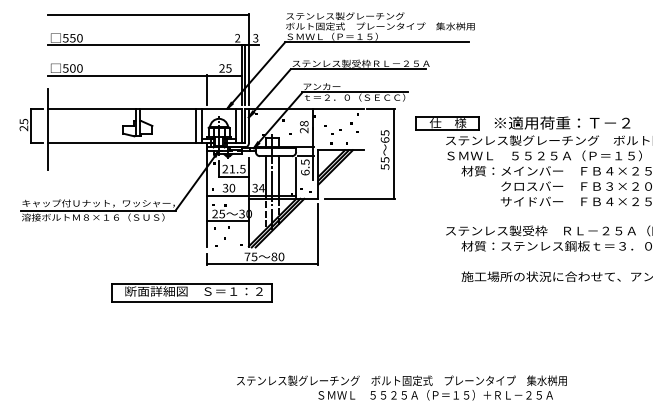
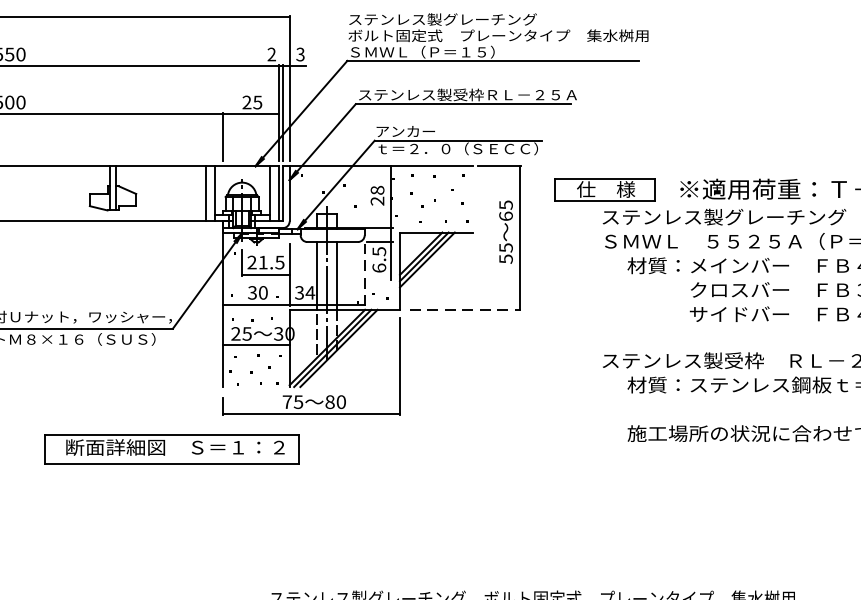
line: (296, 176) -> (365, 274), solid -> dashed
line: (360, 198) -> (466, 309), solid -> dashed
part: (191, 292) -> (171, 449), moved

